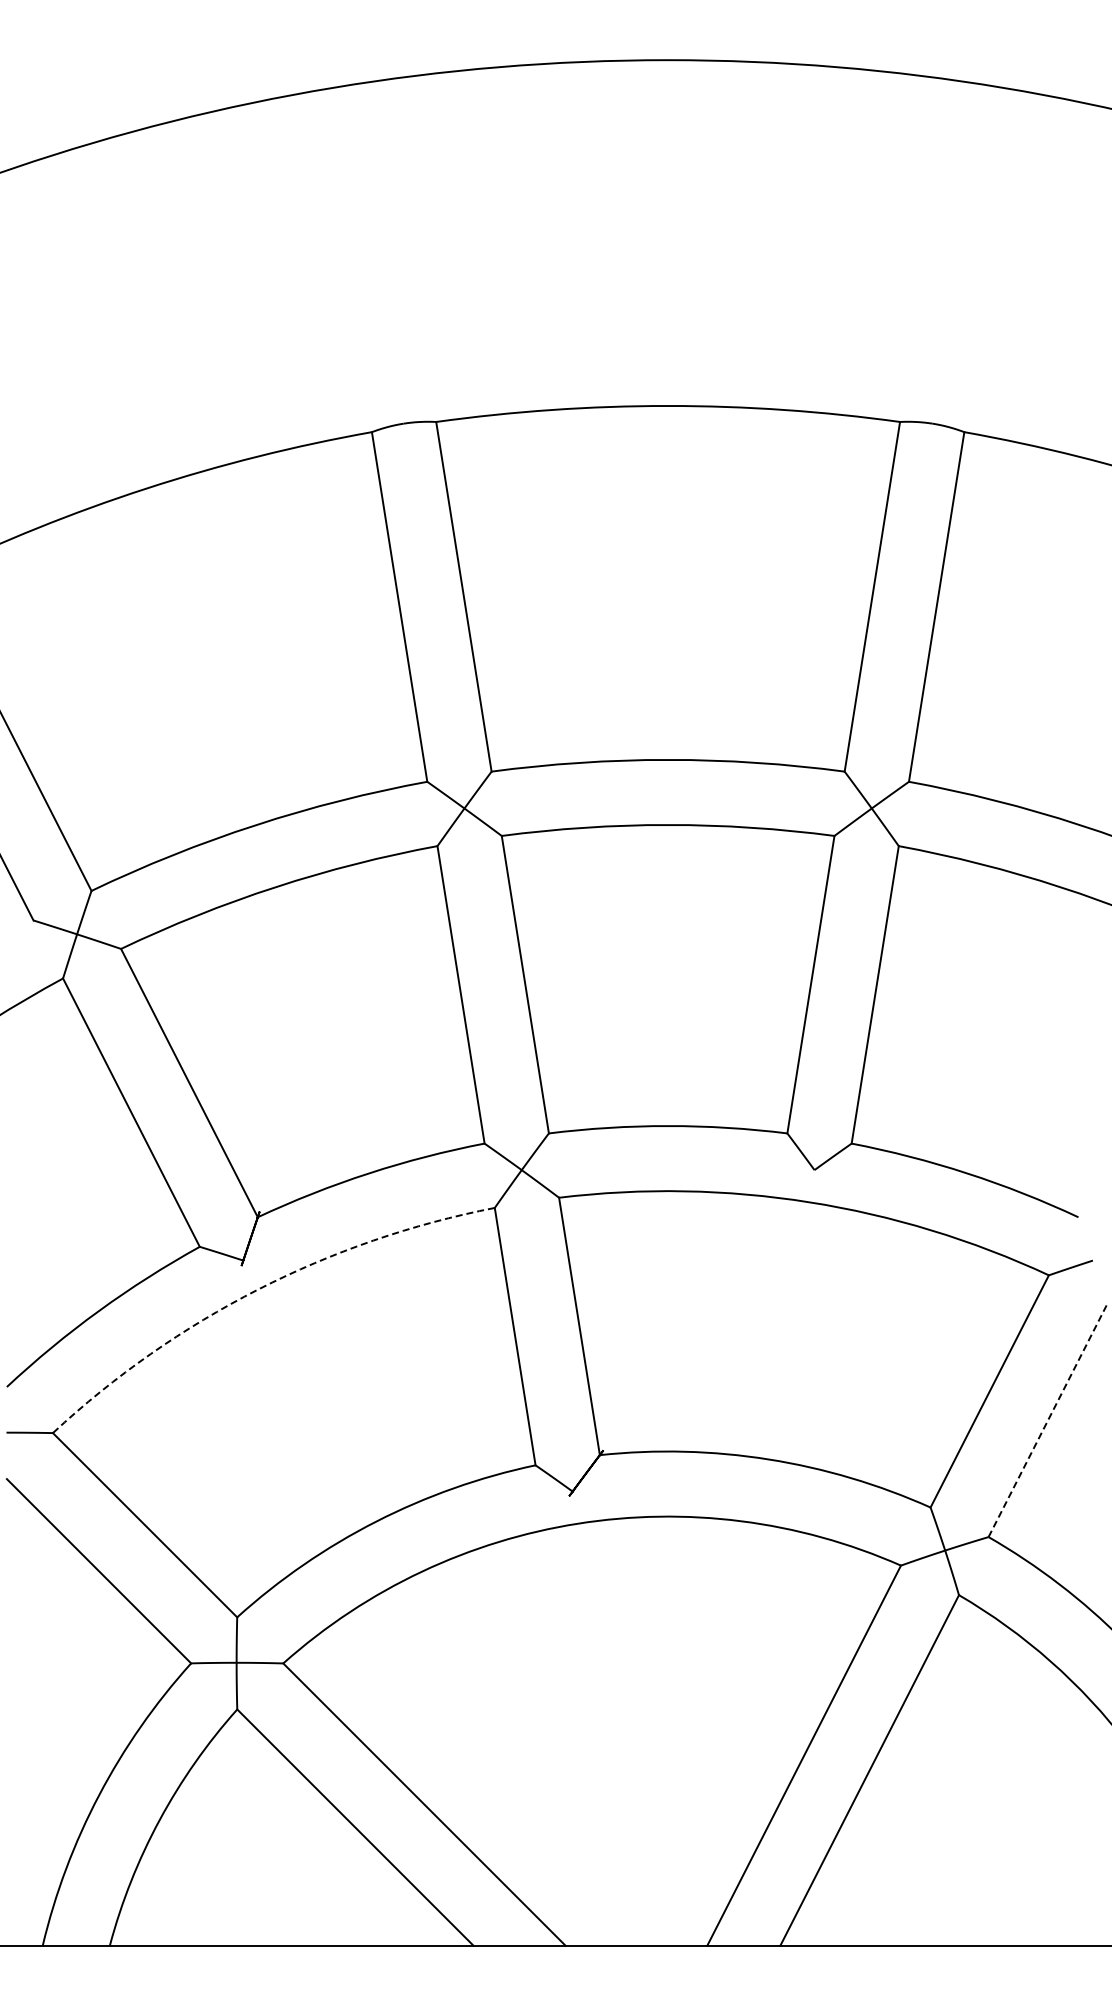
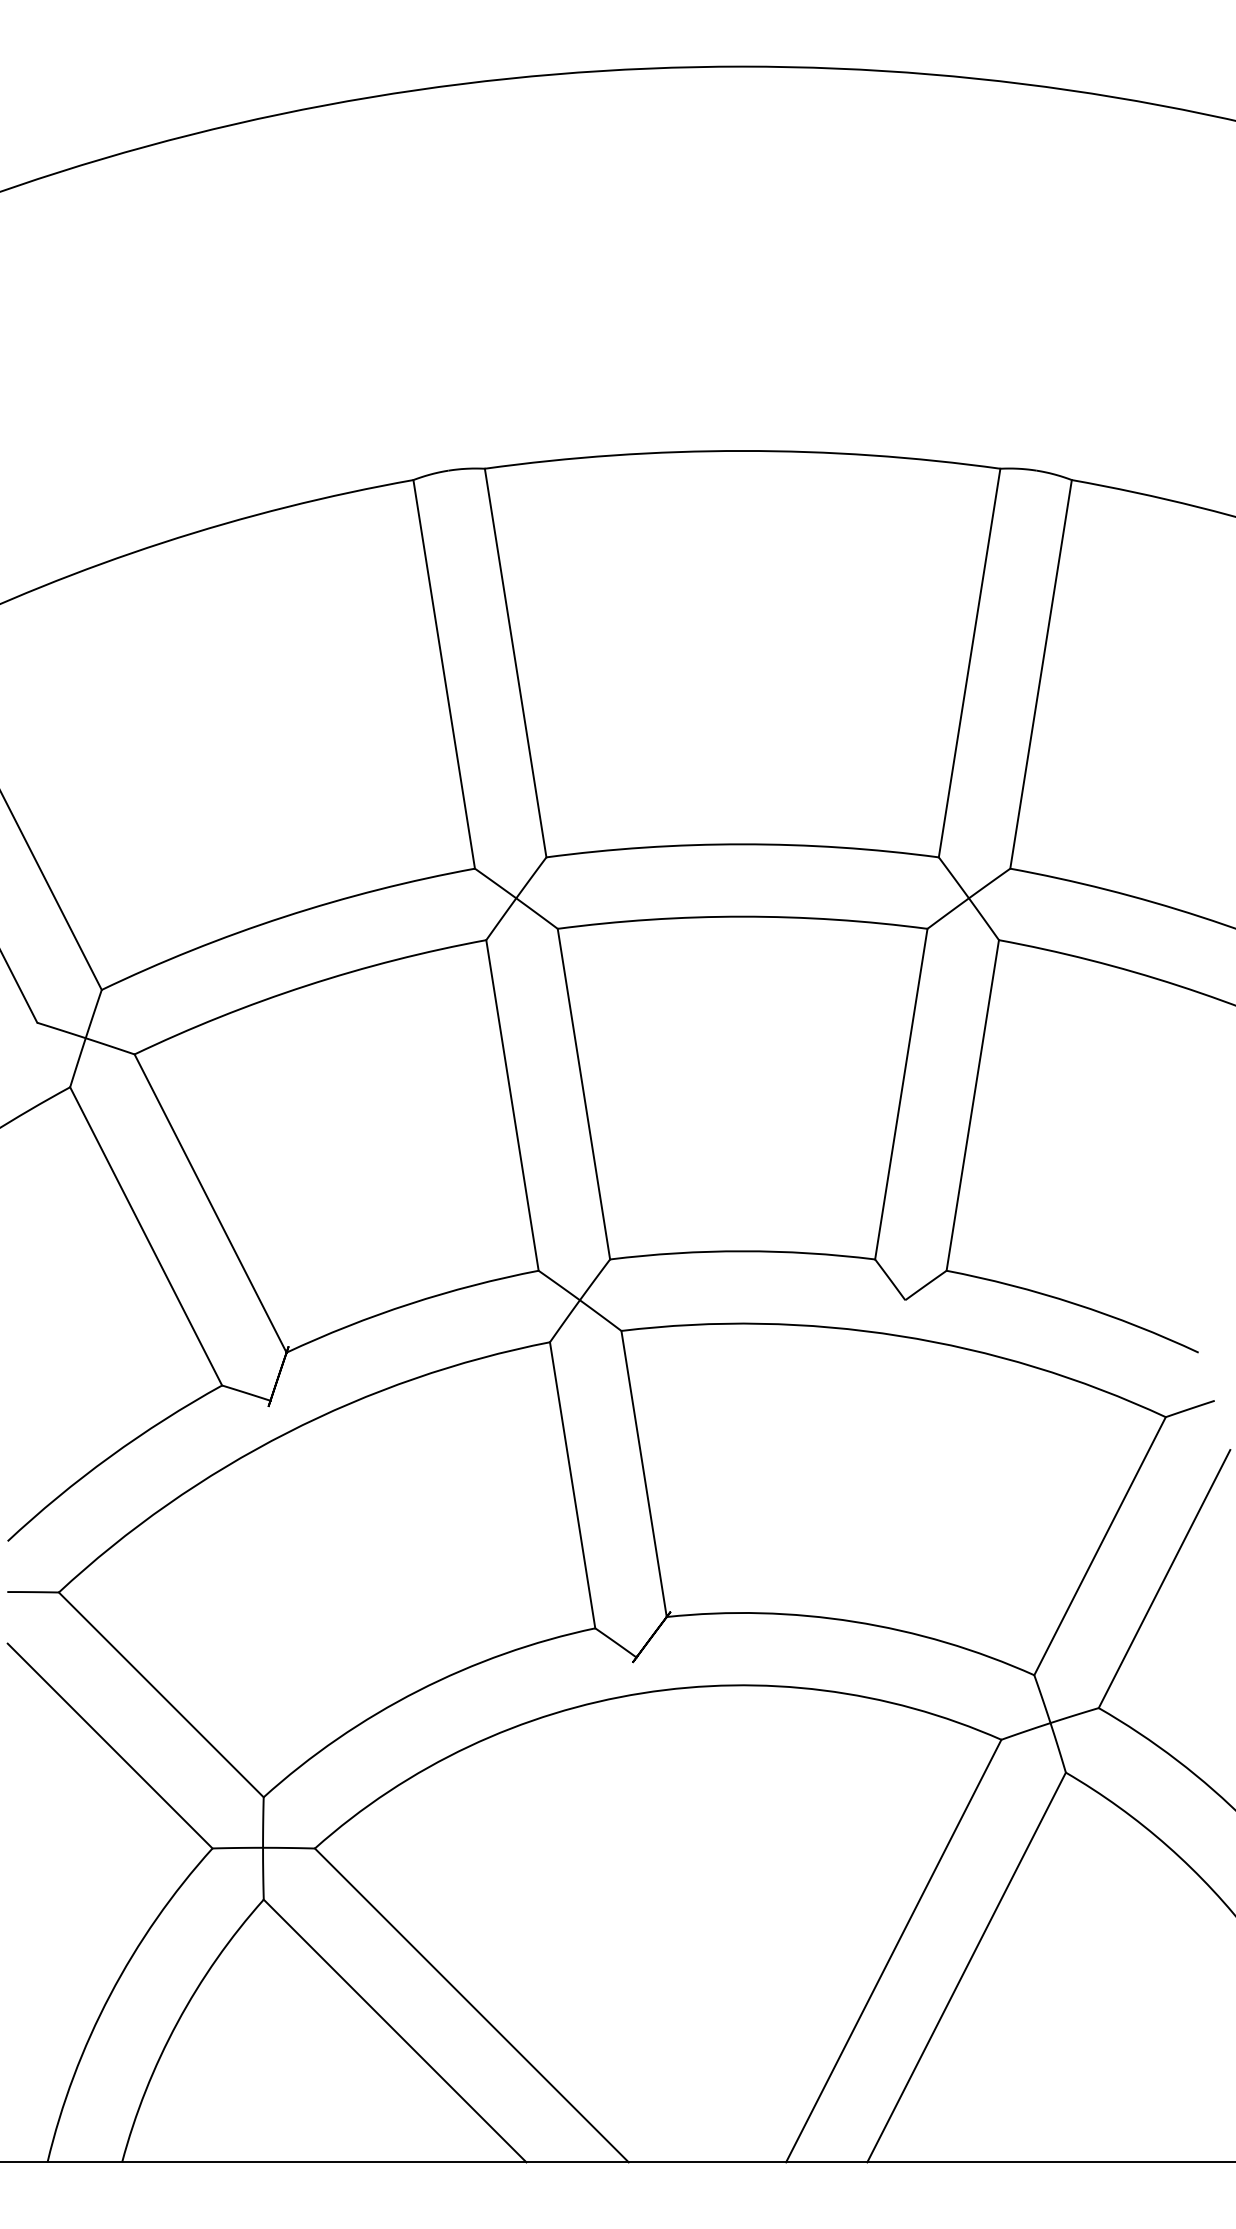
arc: (258, 1289) -> (287, 1432), dashed -> solid
line: (1047, 1420) -> (1164, 1578), dashed -> solid

